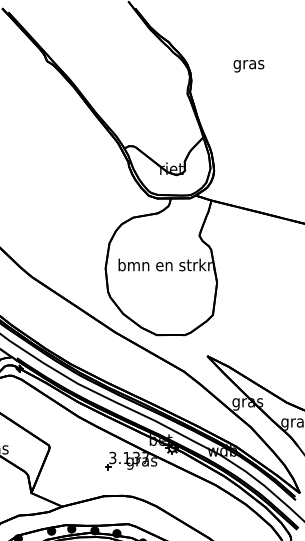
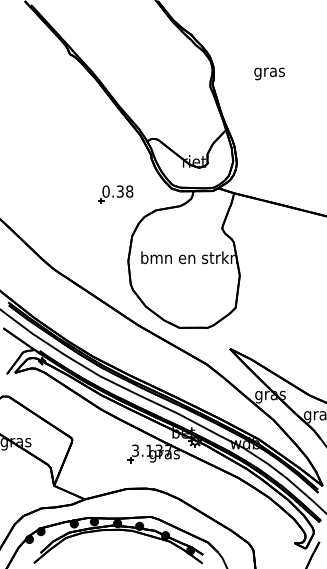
text: (248, 65) -> (269, 73), moved
part: (92, 201) -> (115, 194), added

